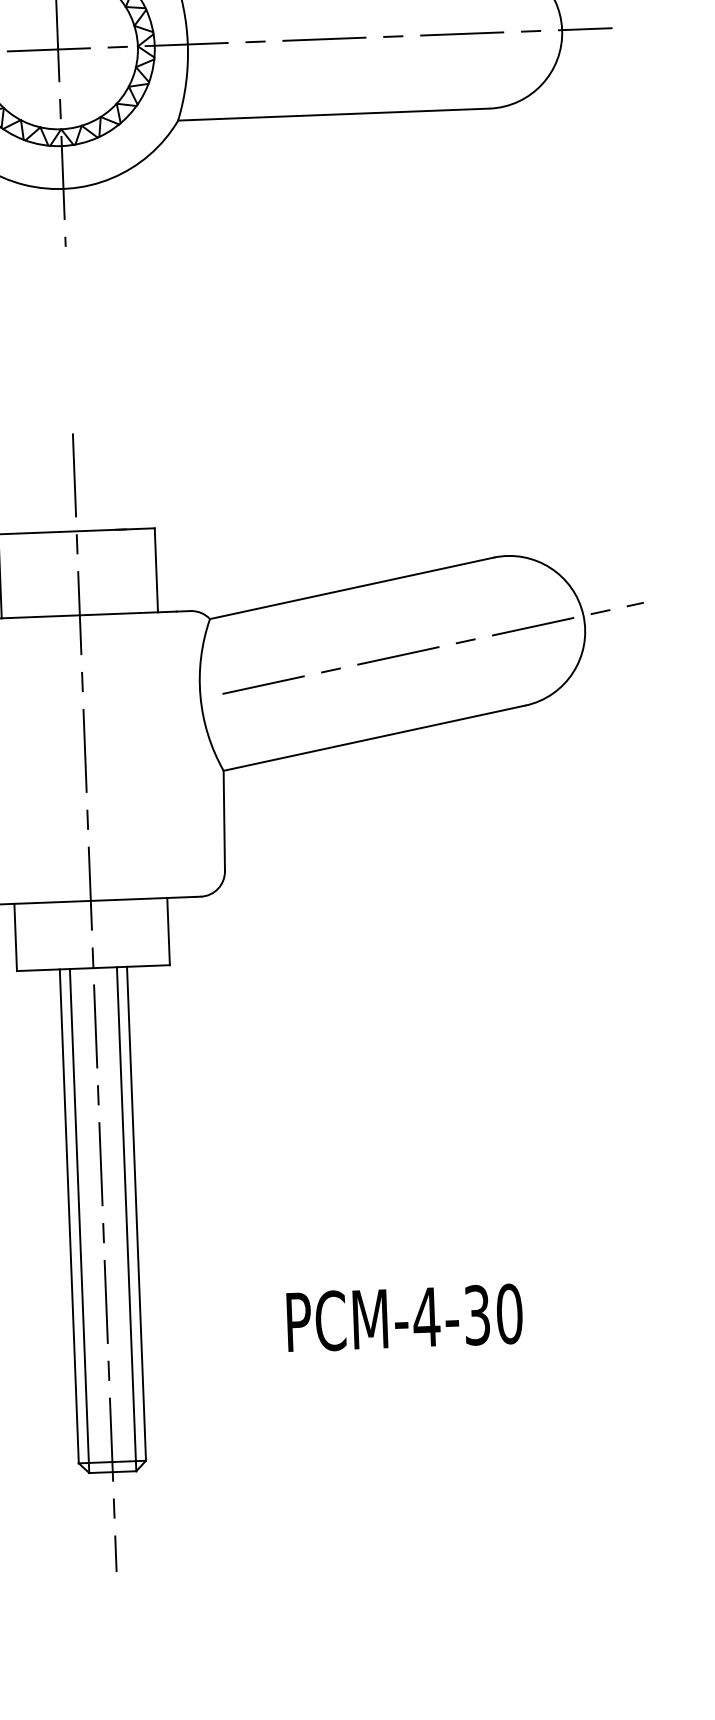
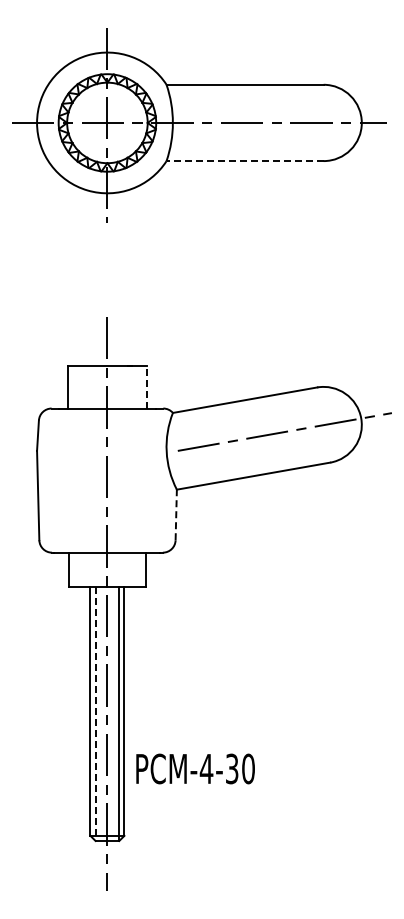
line: (334, 115) -> (245, 161), solid -> dashed
line: (155, 568) -> (146, 386), solid -> dashed
line: (224, 820) -> (176, 514), solid -> dashed
line: (79, 1222) -> (95, 714), solid -> dashed
text: (404, 1317) -> (195, 768), moved

